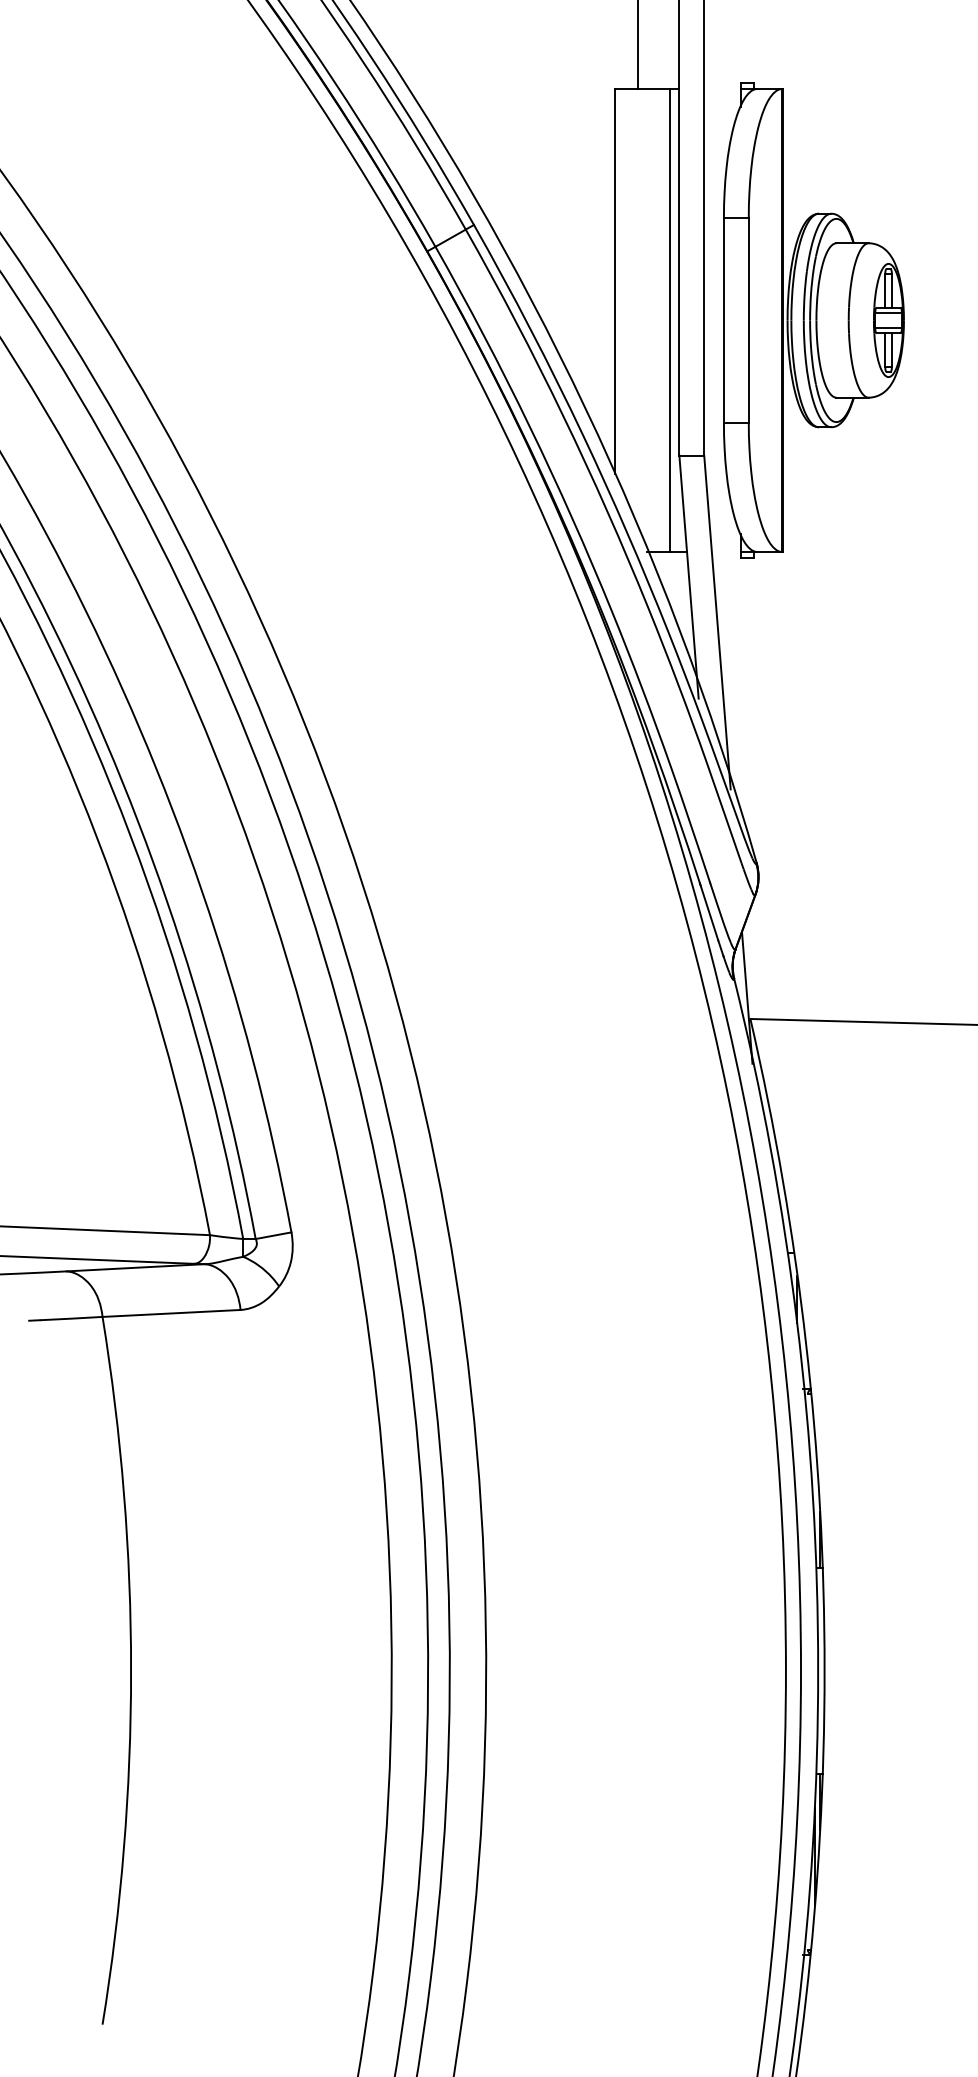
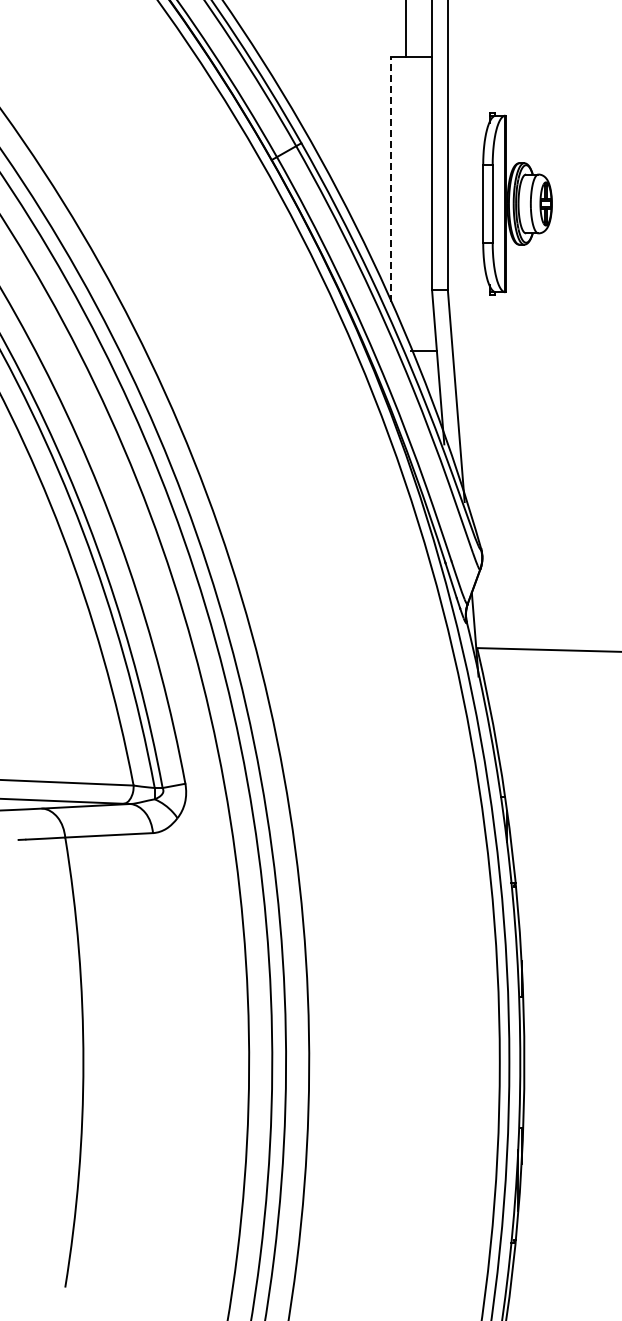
line: (615, 282) -> (391, 179), solid -> dashed
line: (670, 319) -> (426, 203), removed
part: (813, 319) -> (517, 203), size x0.6

